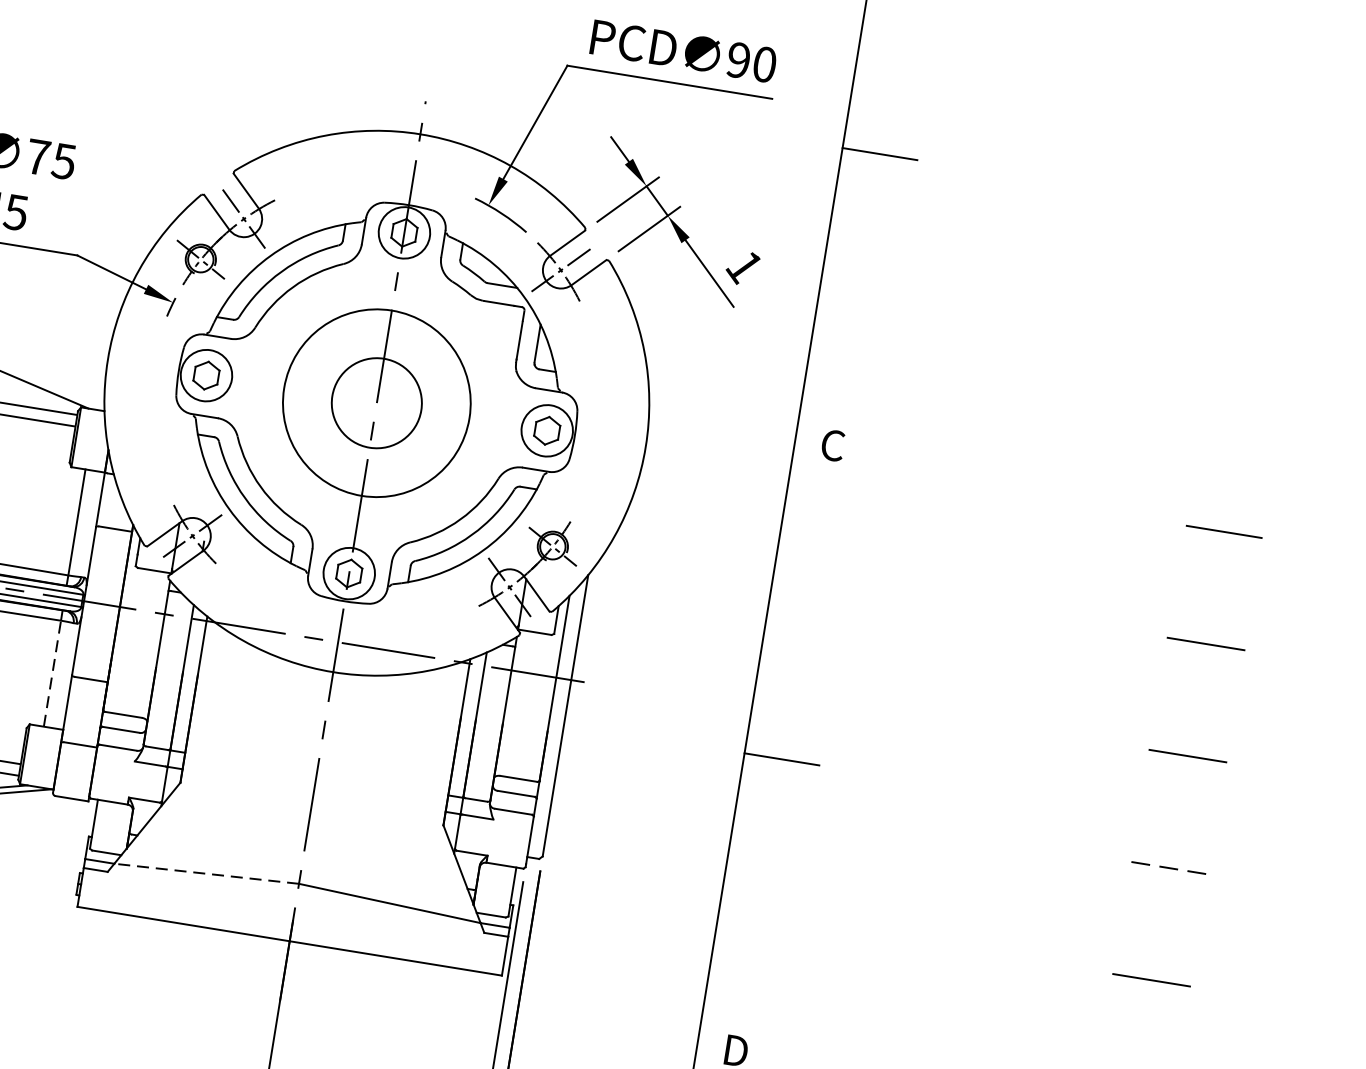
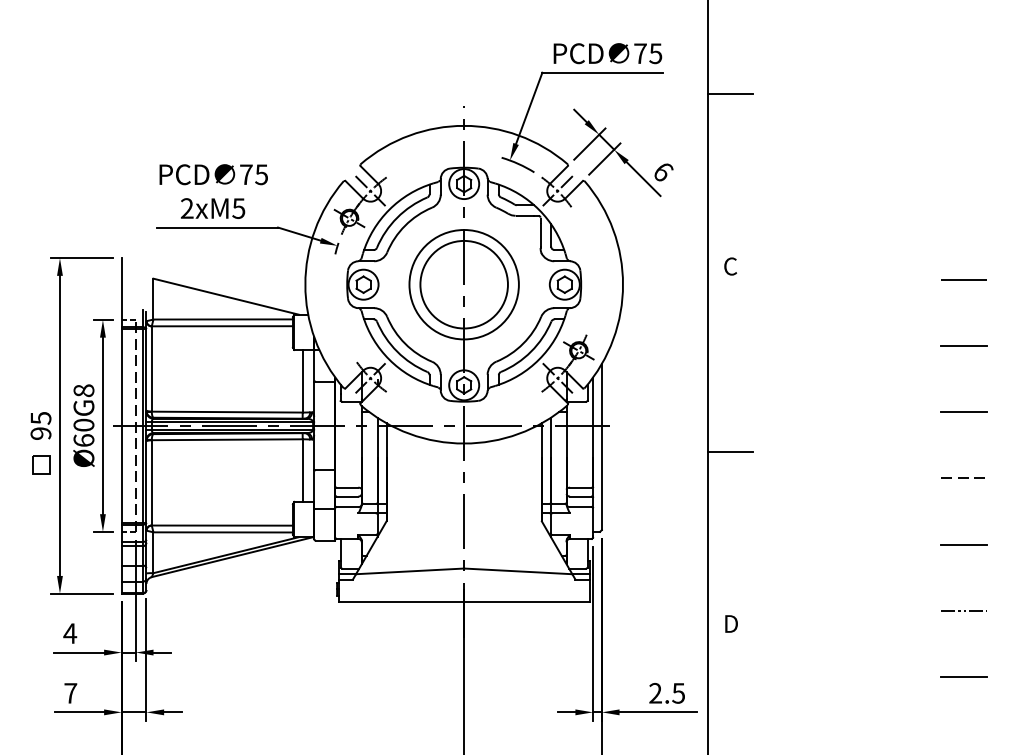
text: (752, 62) -> (648, 53), 90 -> 75
text: (743, 267) -> (662, 172), 1 -> 6
circle: (375, 402) -> (463, 284), size x1.67
line: (52, 673) -> (302, 470), dashed -> solid
line: (205, 873) -> (409, 571), dashed -> solid

